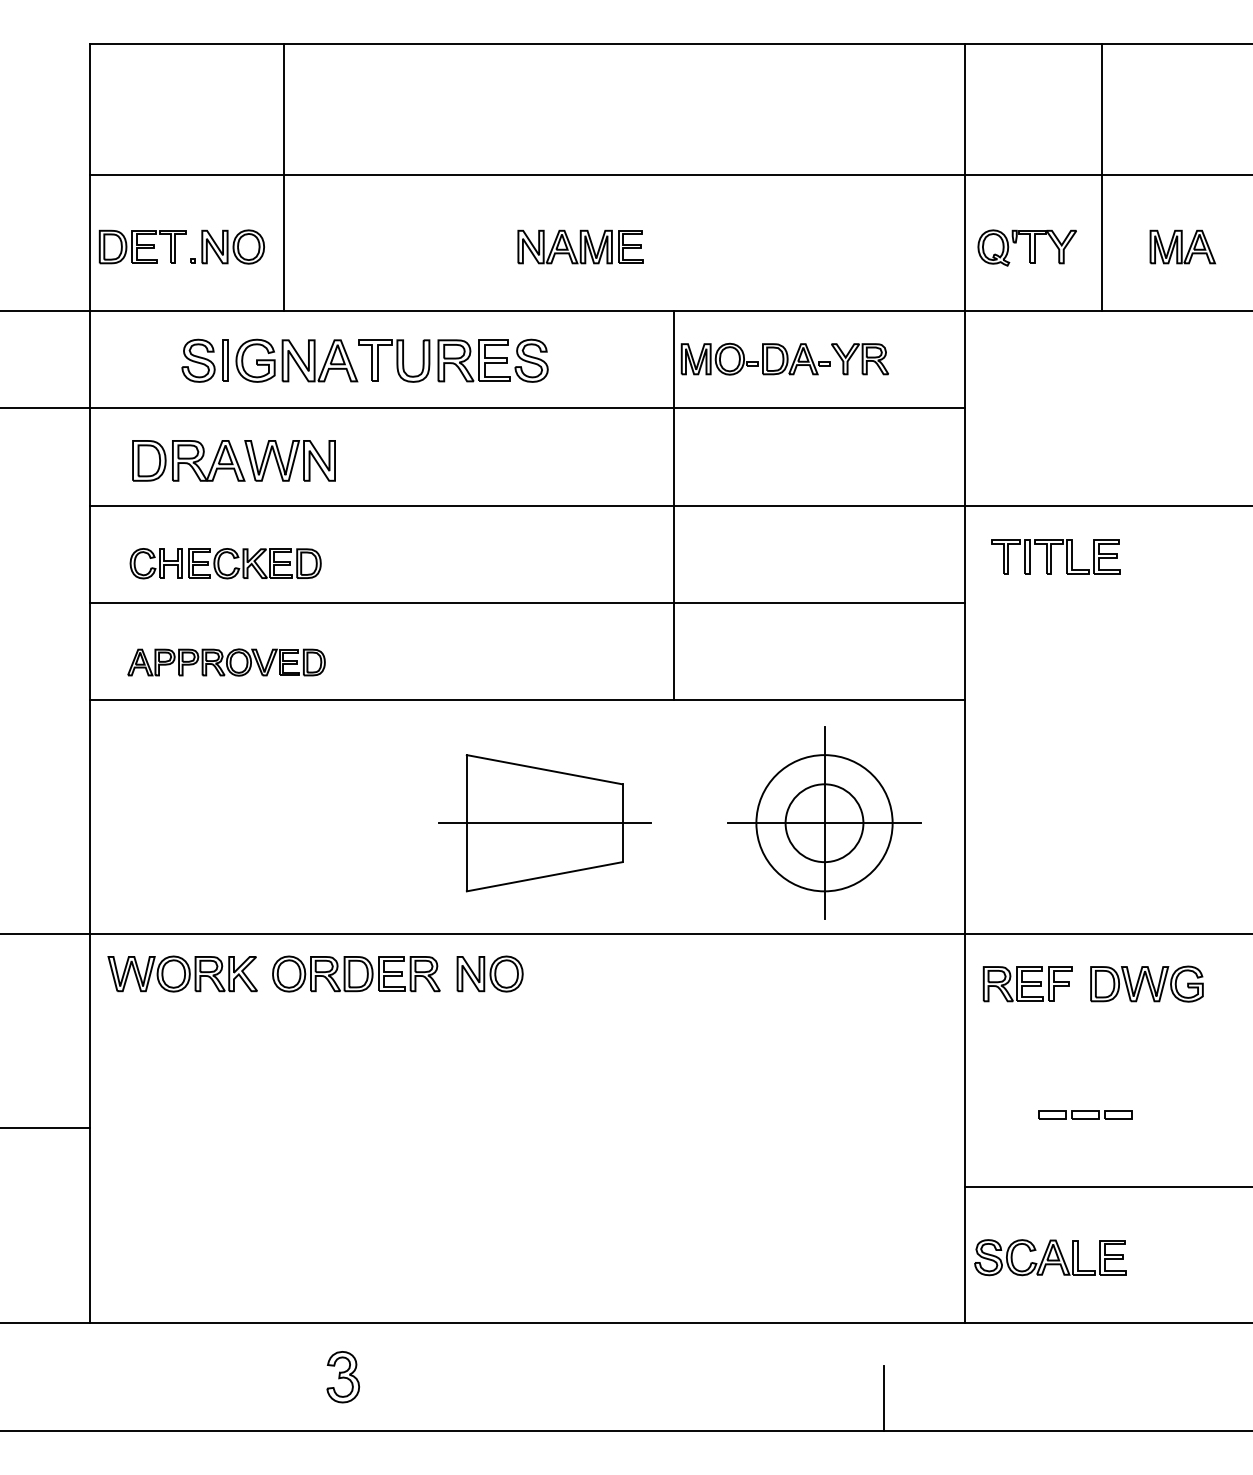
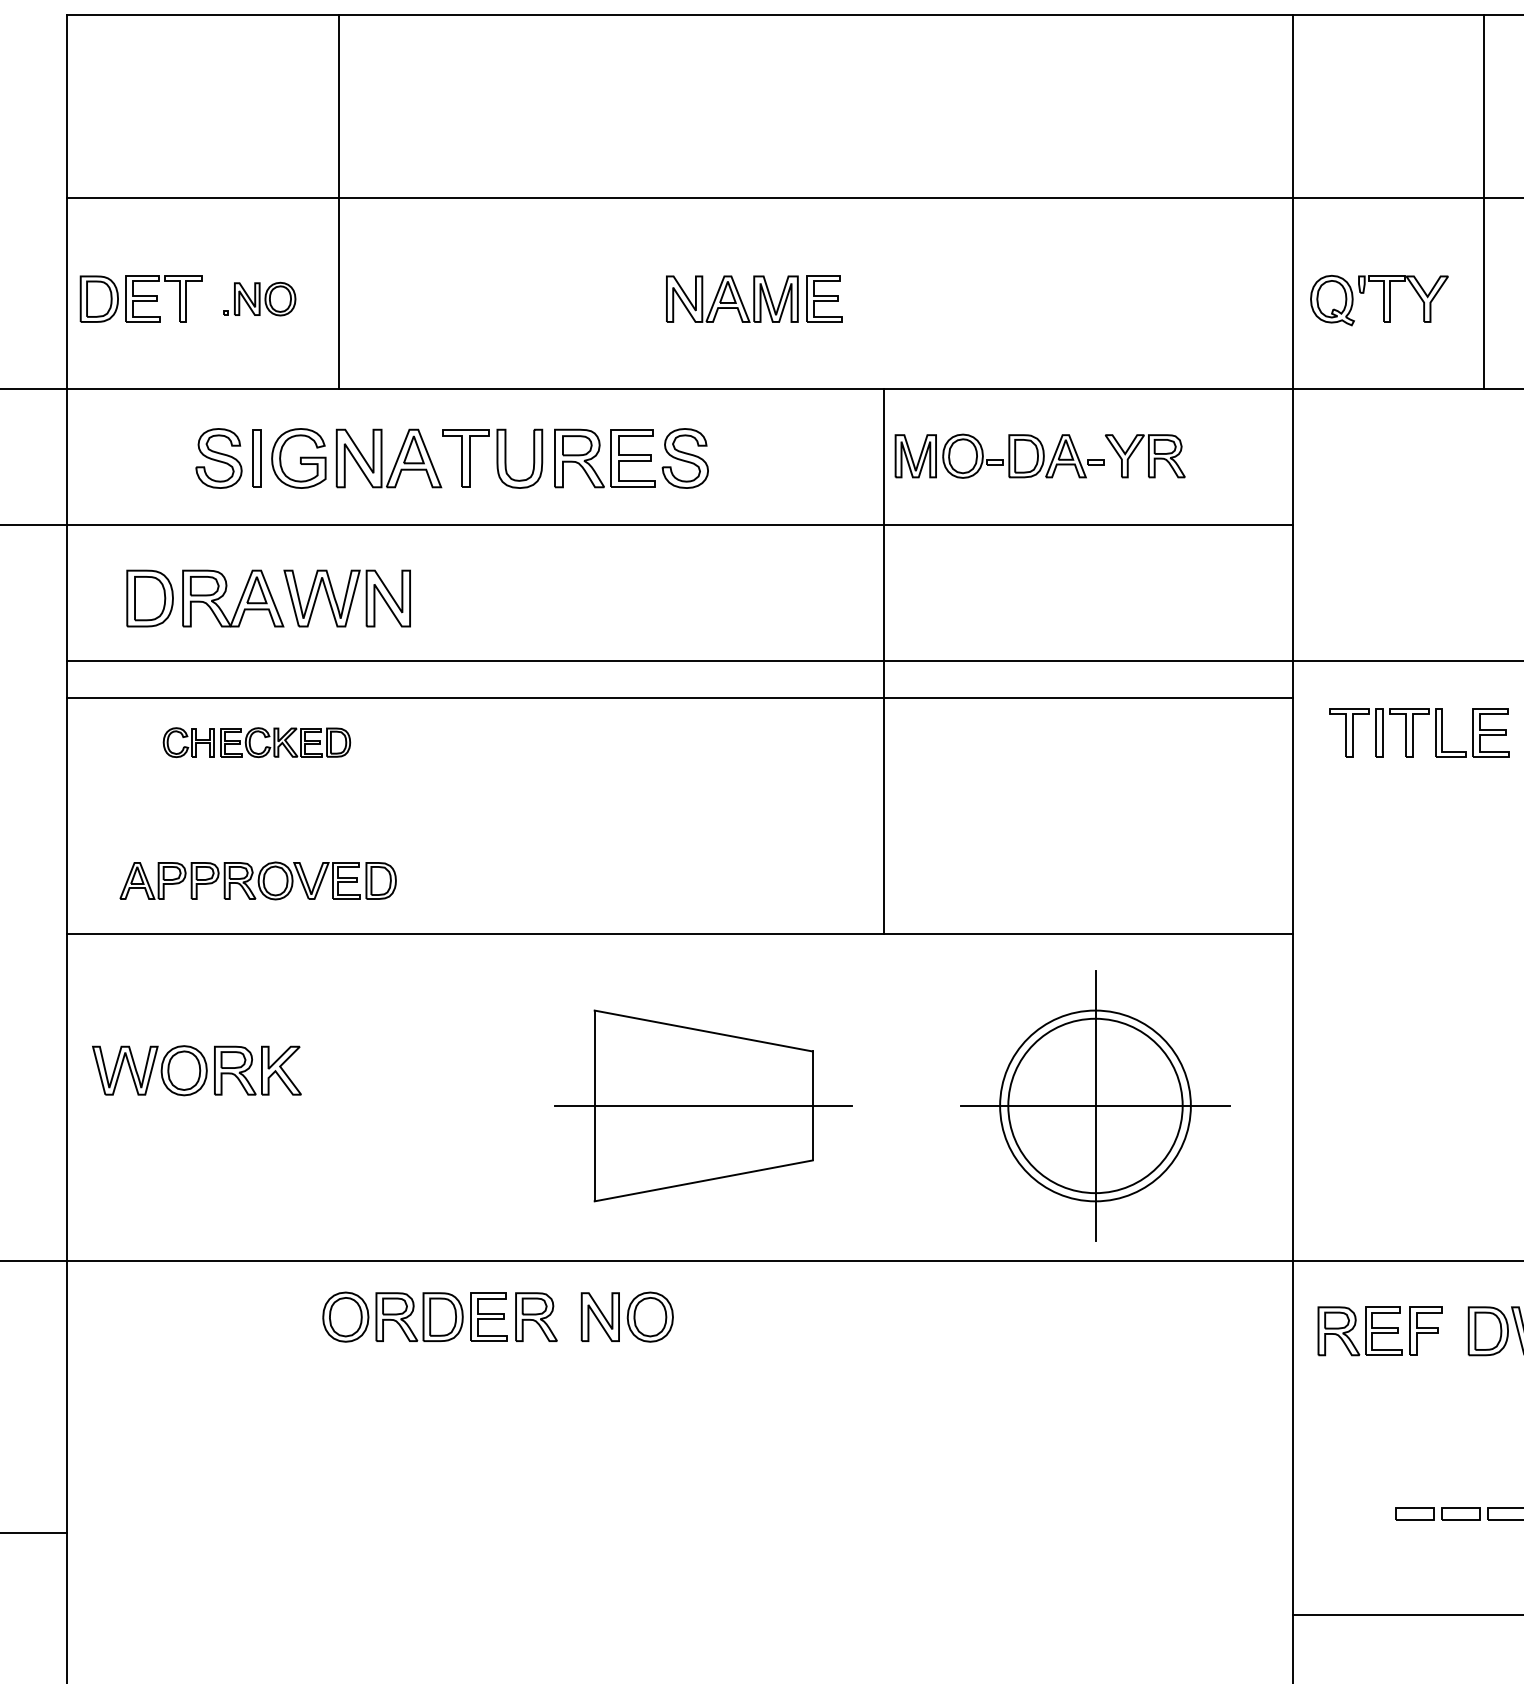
part: (227, 246) -> (259, 298), size x0.7
part: (225, 563) -> (256, 742), size x0.7
line: (527, 602) -> (679, 697), moved
circle: (824, 823) -> (1095, 1106), size x1.6
part: (182, 973) -> (196, 1069), moved

